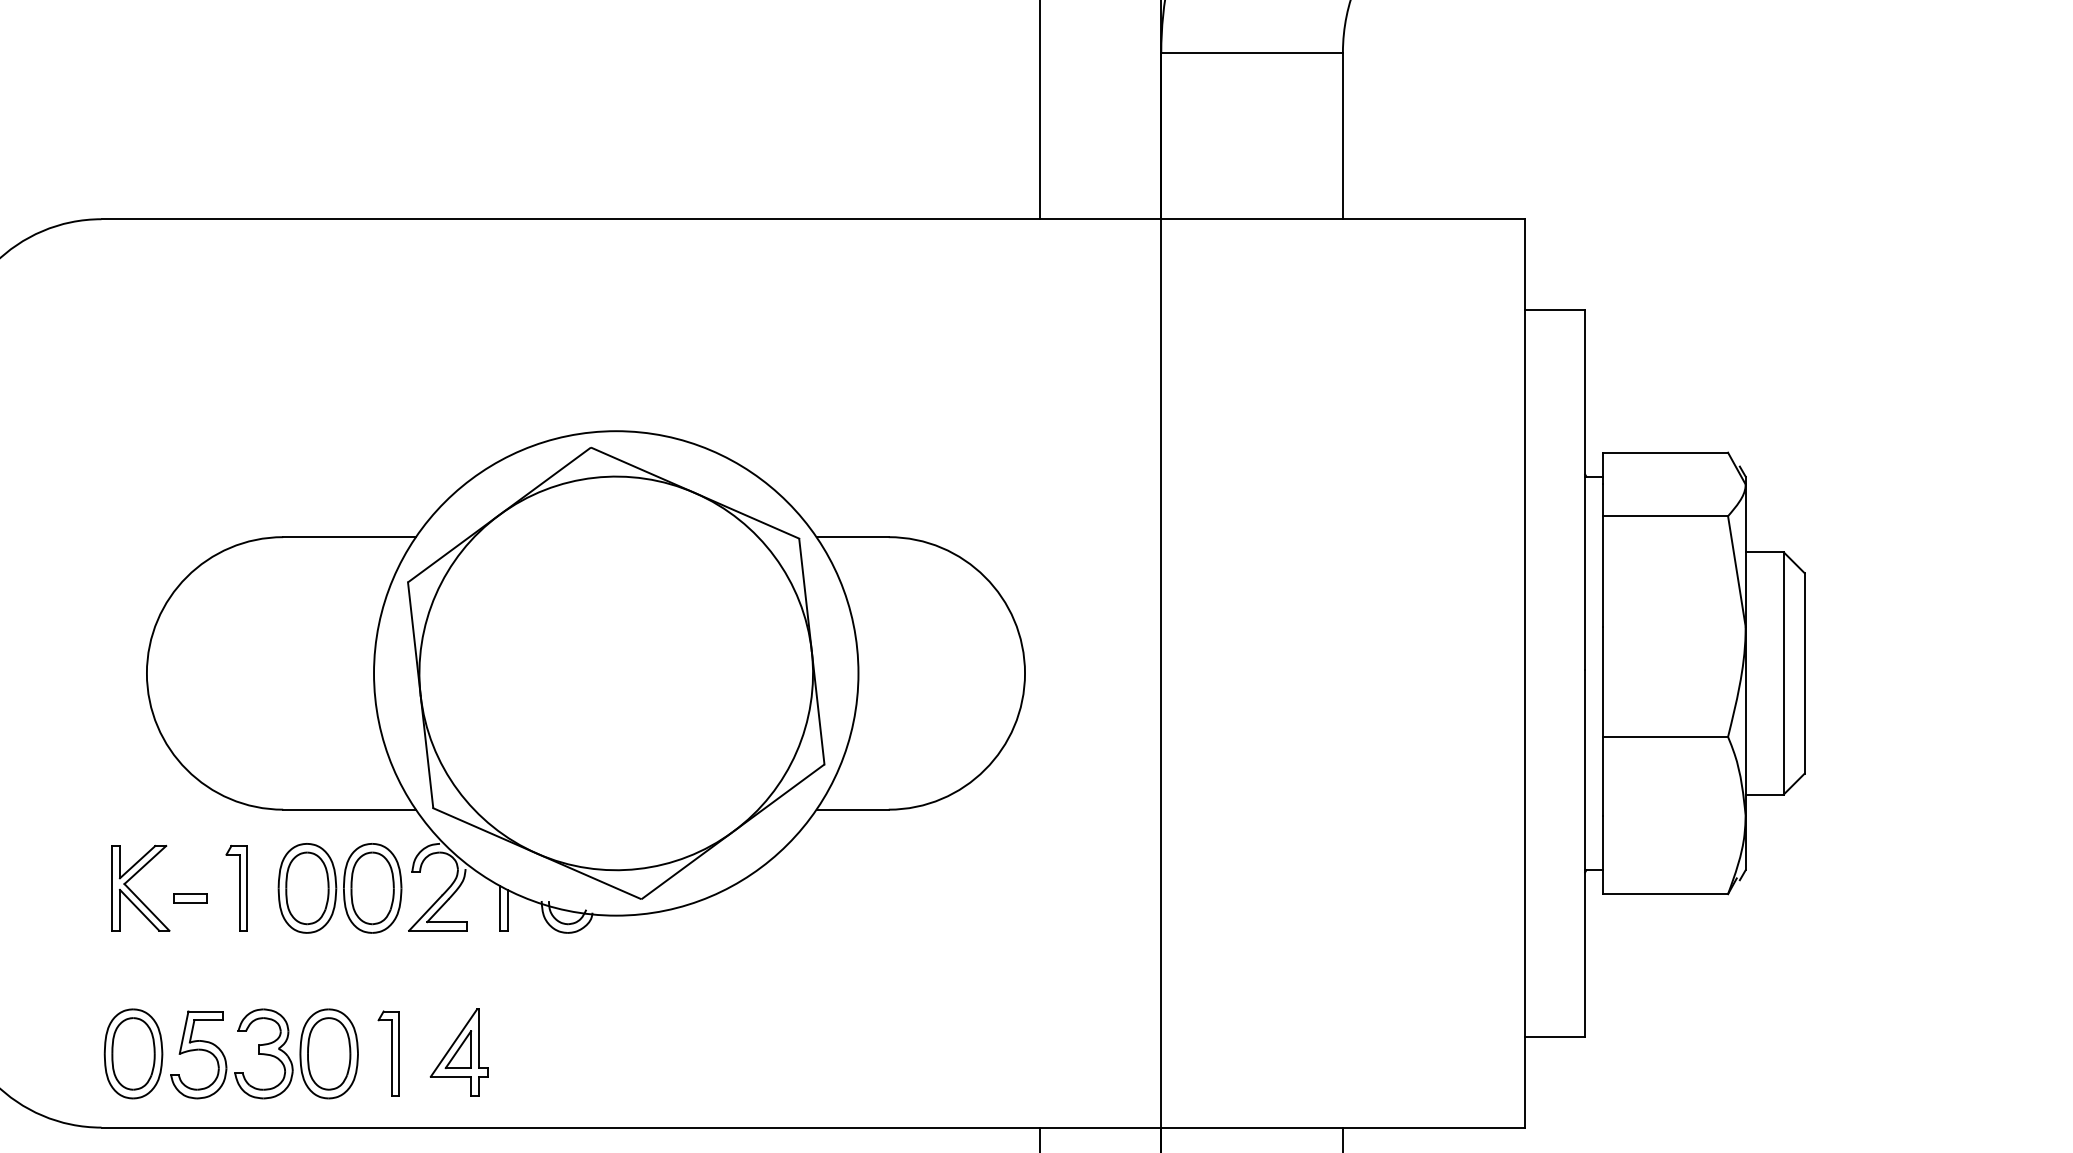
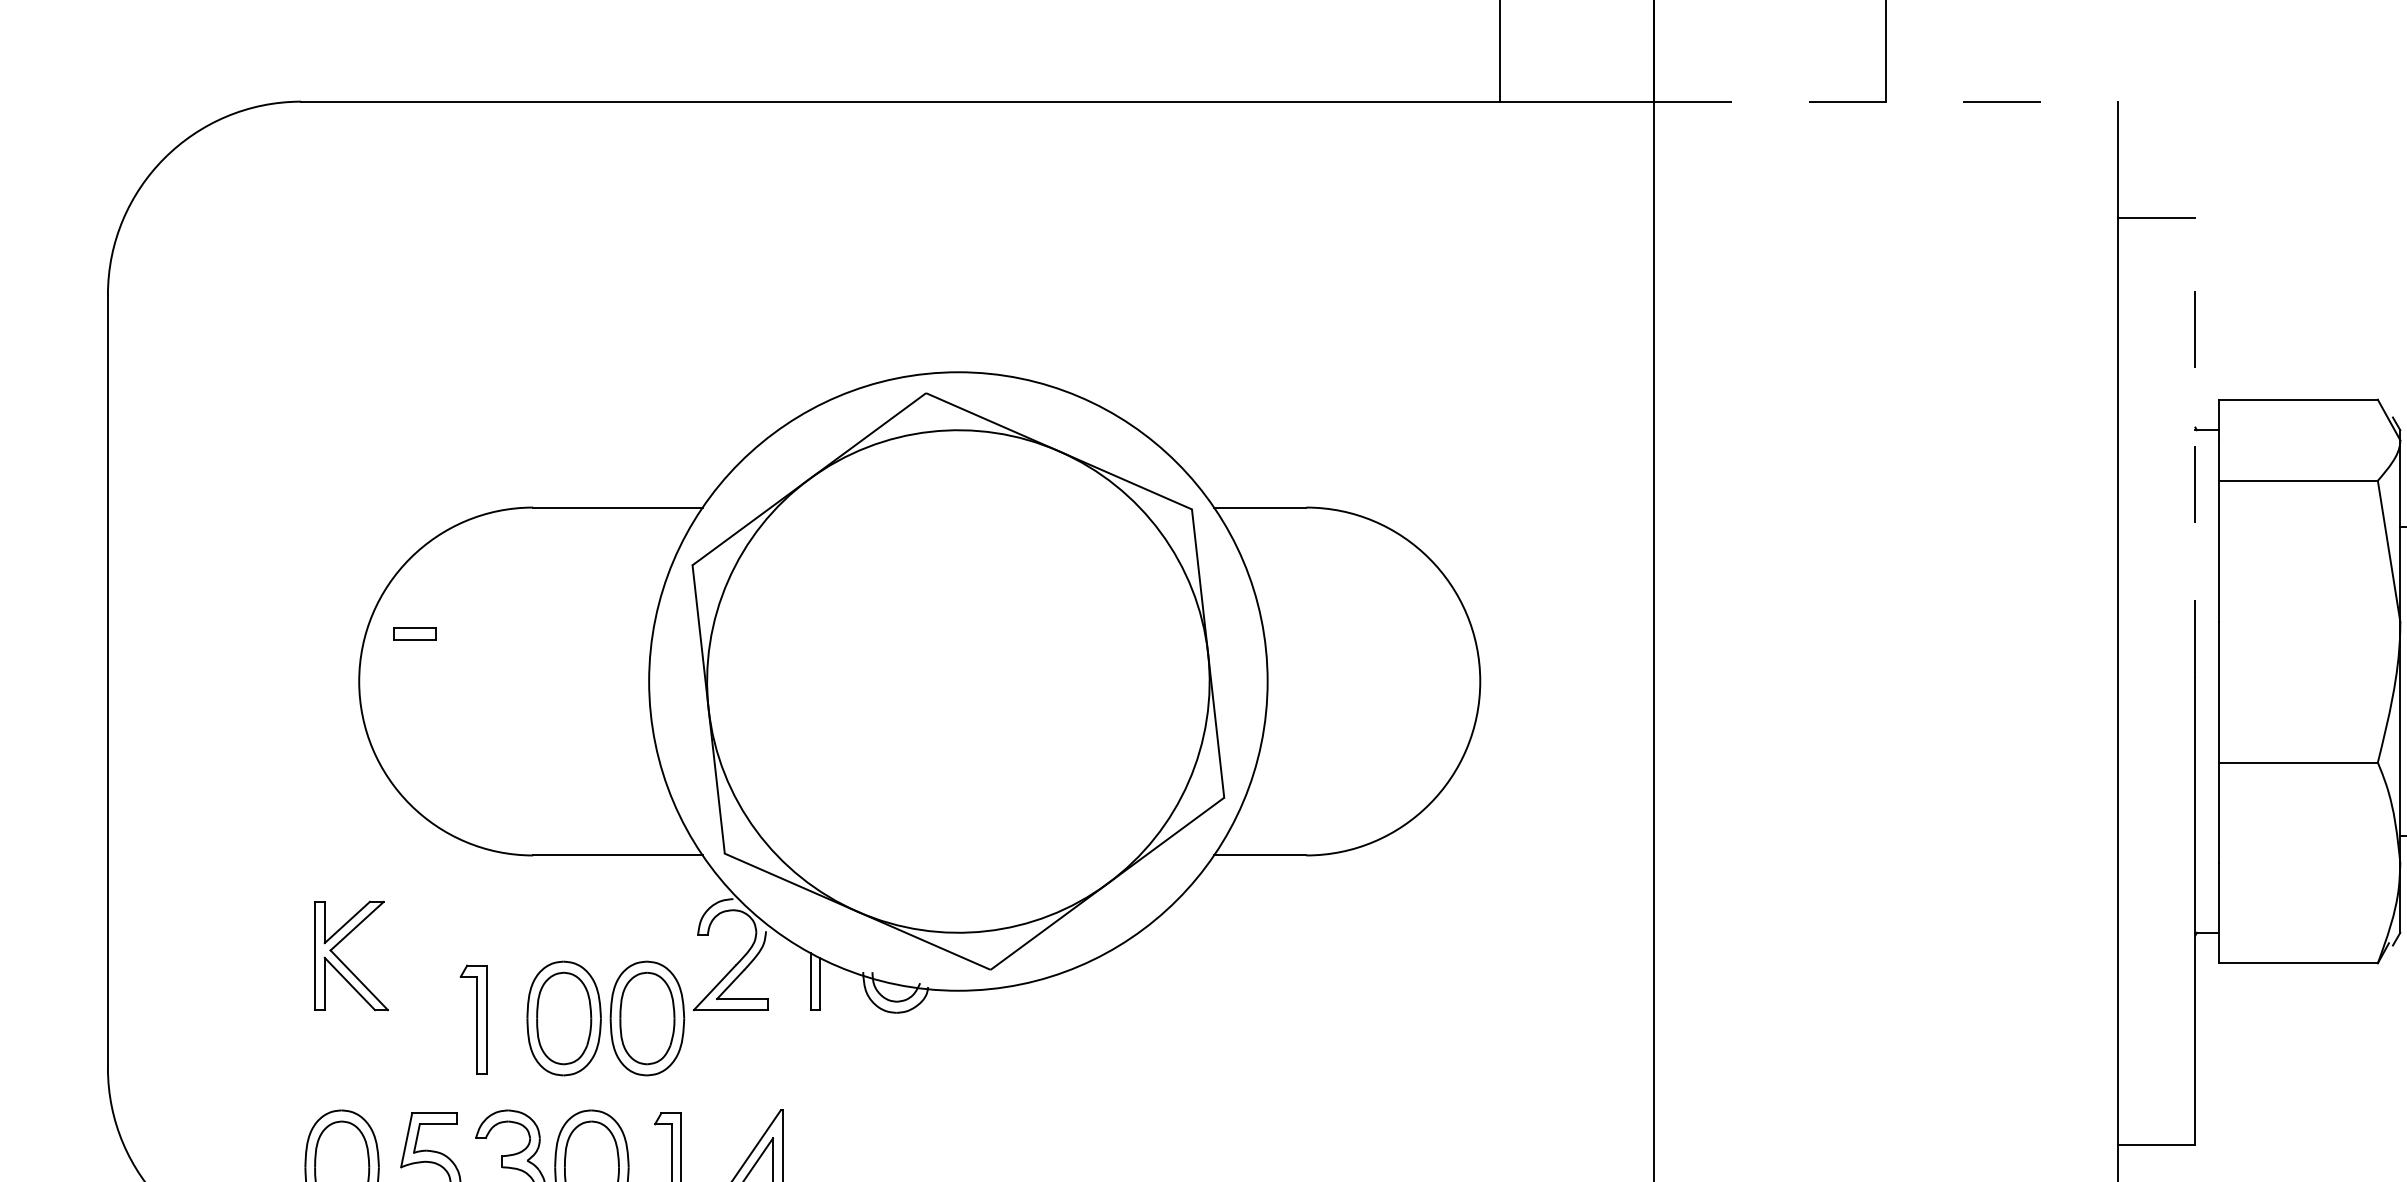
line: (1342, 219) -> (1885, 101), solid -> dashed
line: (1585, 489) -> (2195, 446), solid -> dashed
part: (236, 888) -> (473, 1019), moved
part: (339, 888) -> (605, 1018), moved
part: (190, 898) -> (414, 634), moved

